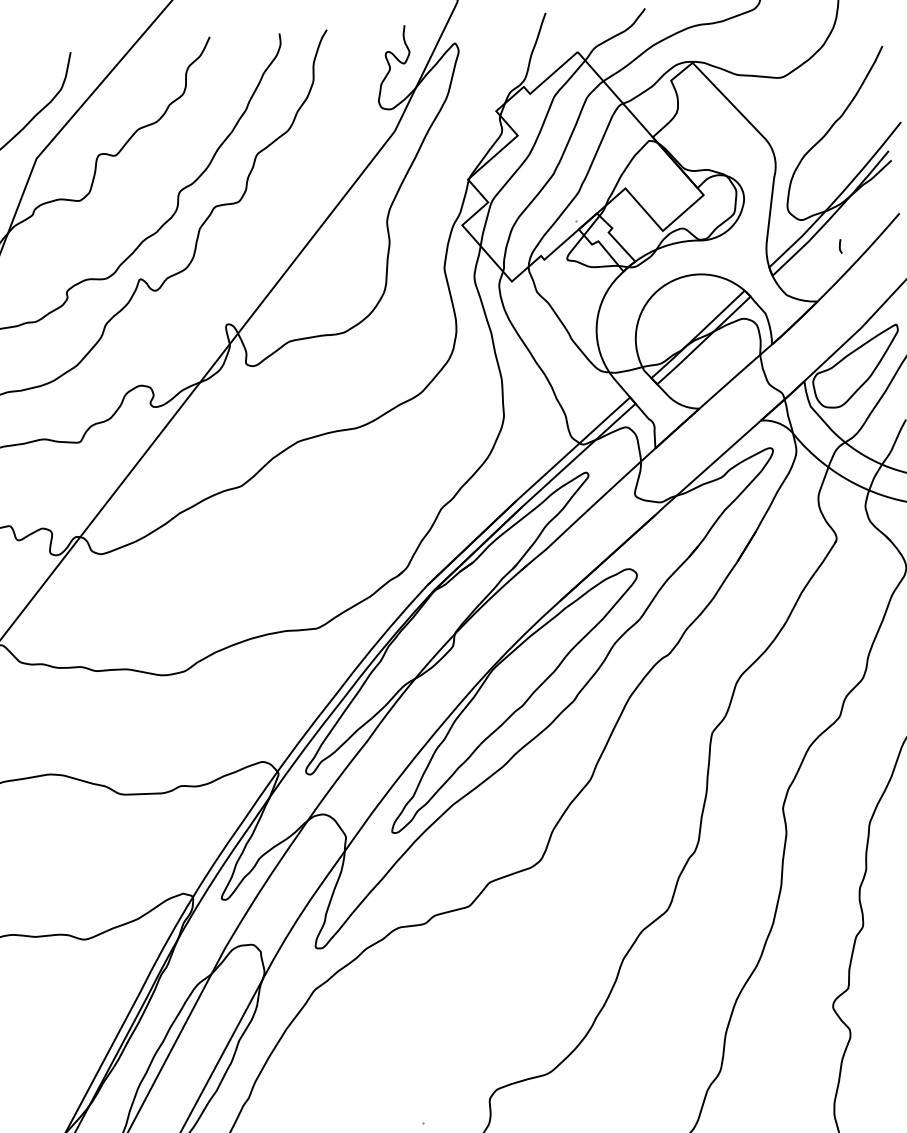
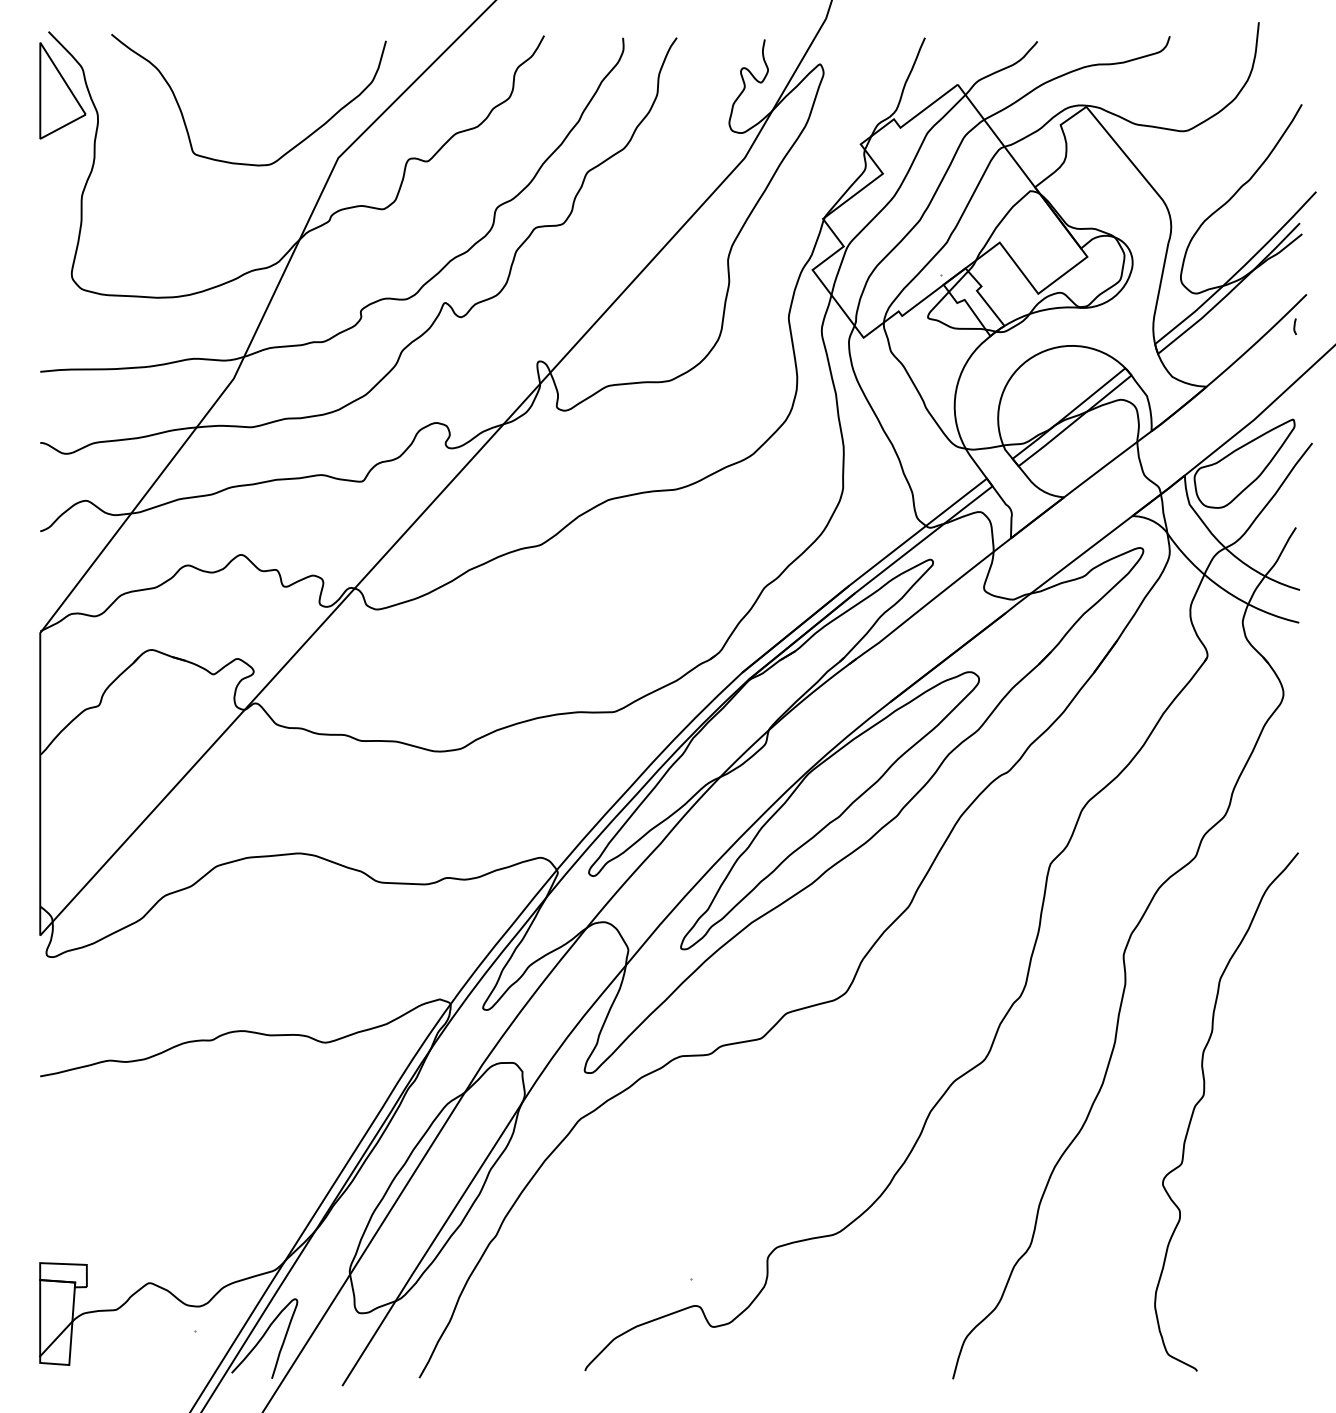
line: (839, 246) -> (1294, 326), moved

